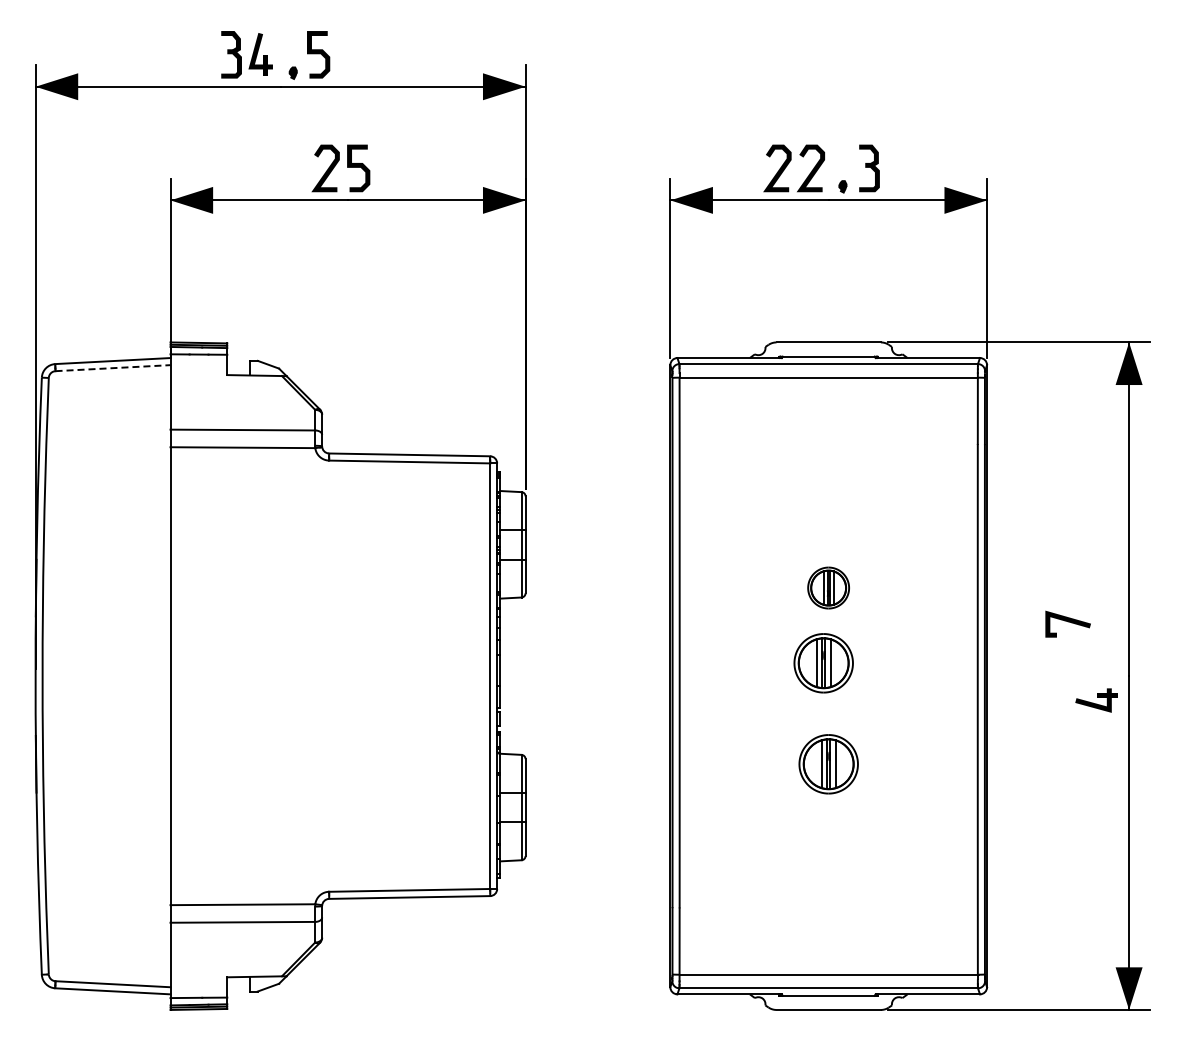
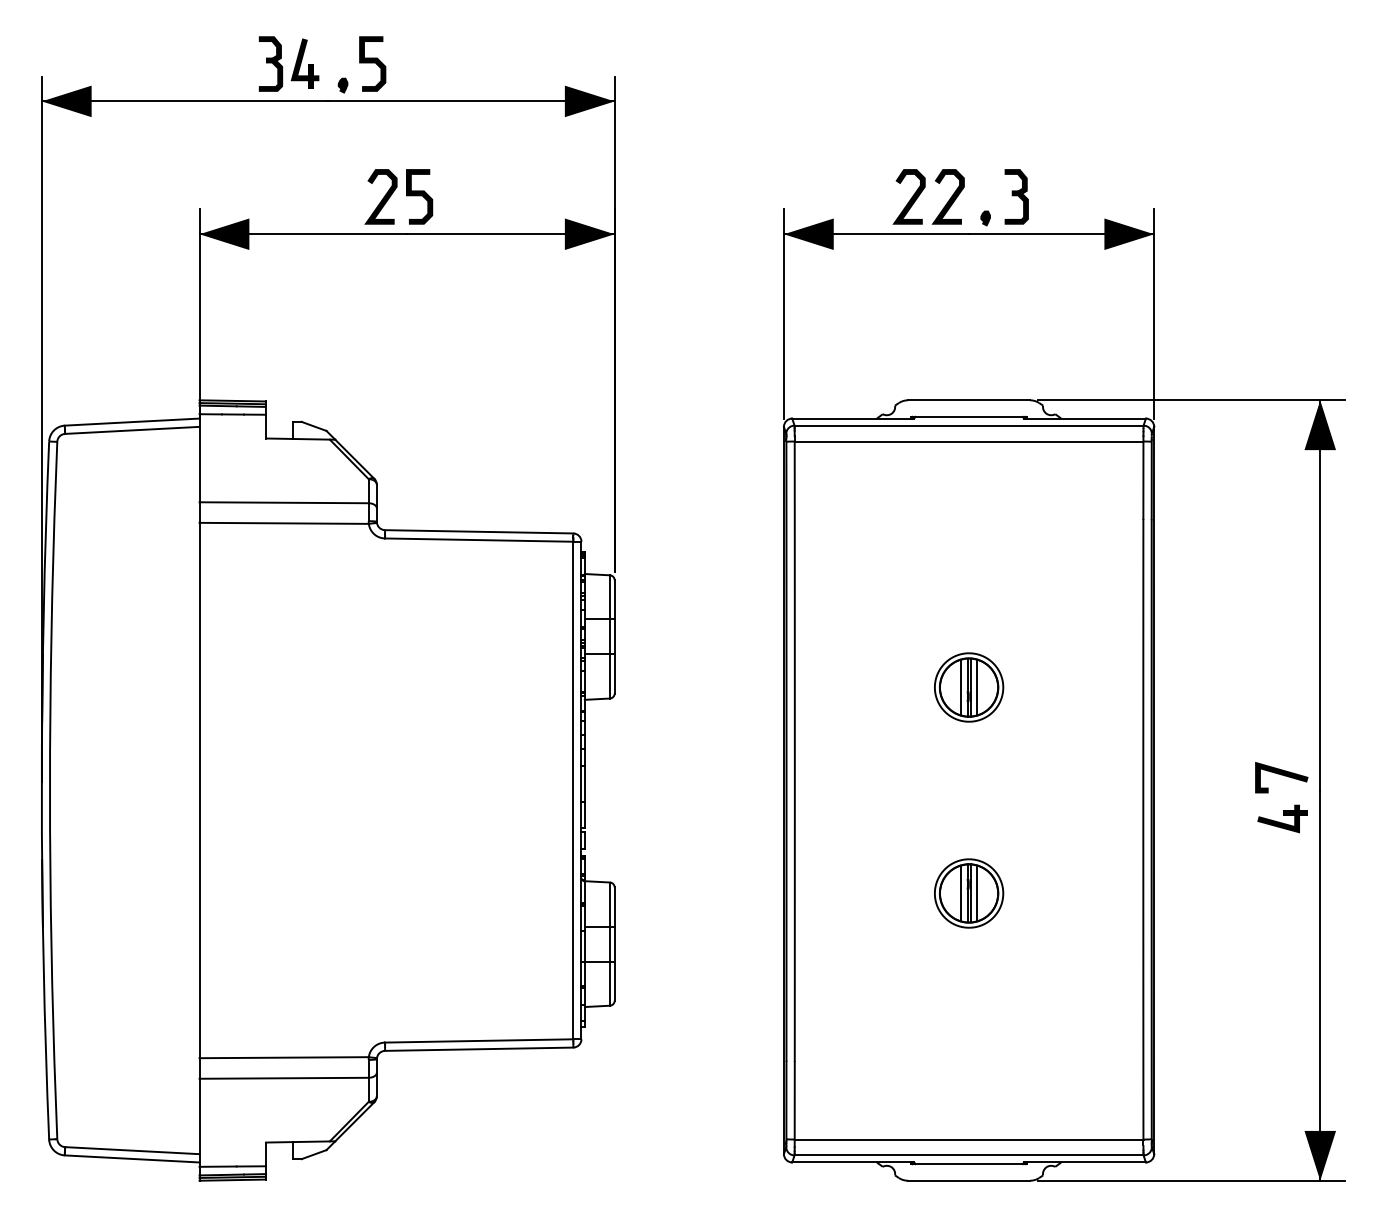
line: (113, 368) -> (132, 430), dashed -> solid
part: (828, 587) -> (968, 686), size x1.43
line: (1068, 622) -> (1282, 775), moved
part: (823, 663) -> (962, 775), removed

